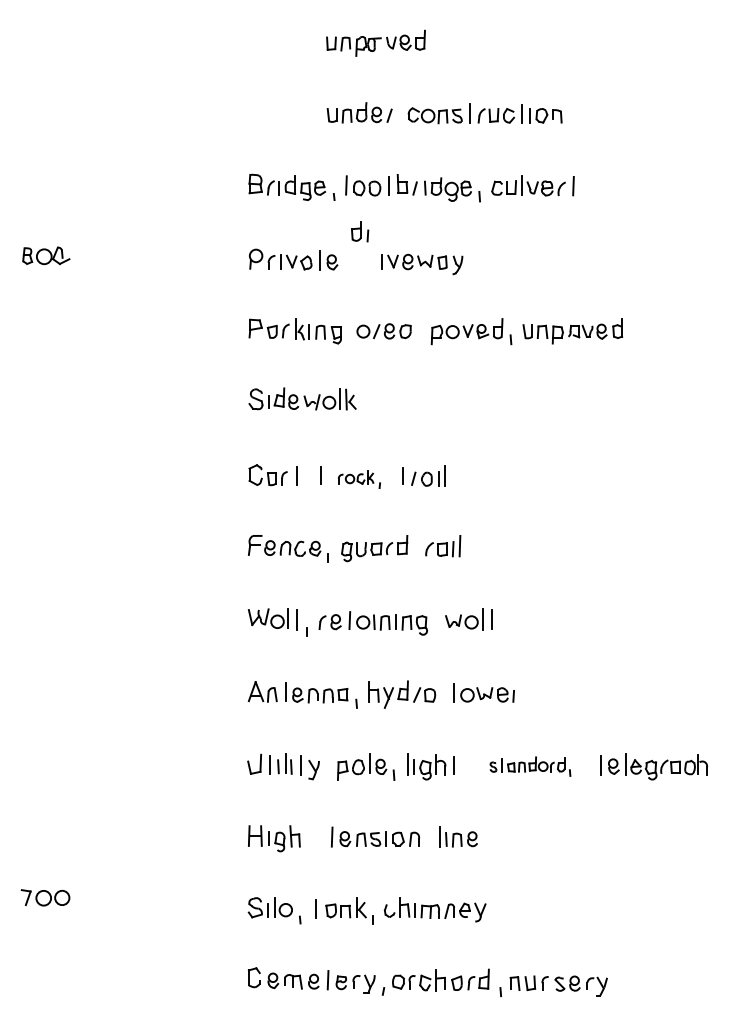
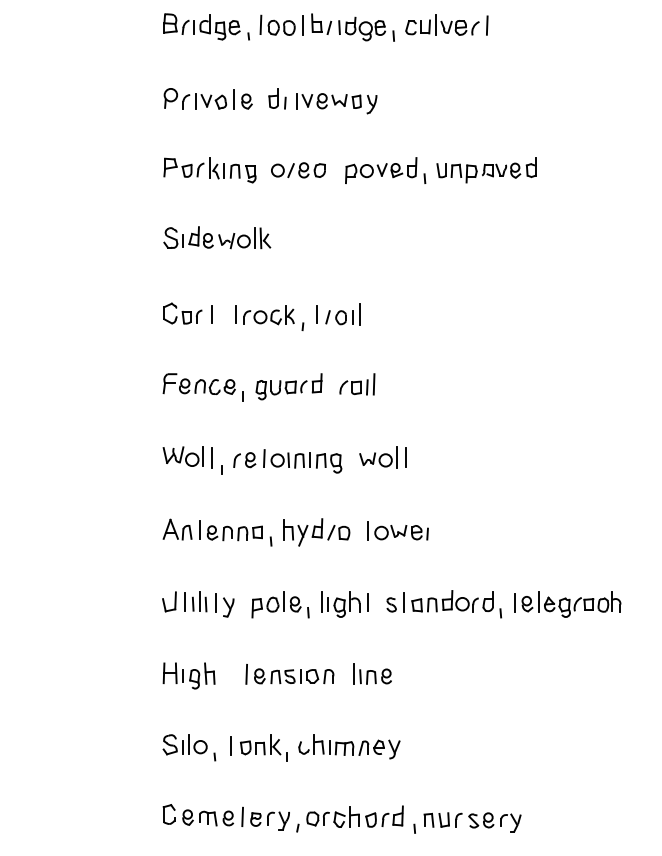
part: (360, 231) -> (277, 98), moved
part: (359, 479) -> (273, 317), size x1.43
part: (530, 766) -> (444, 603), size x1.43

